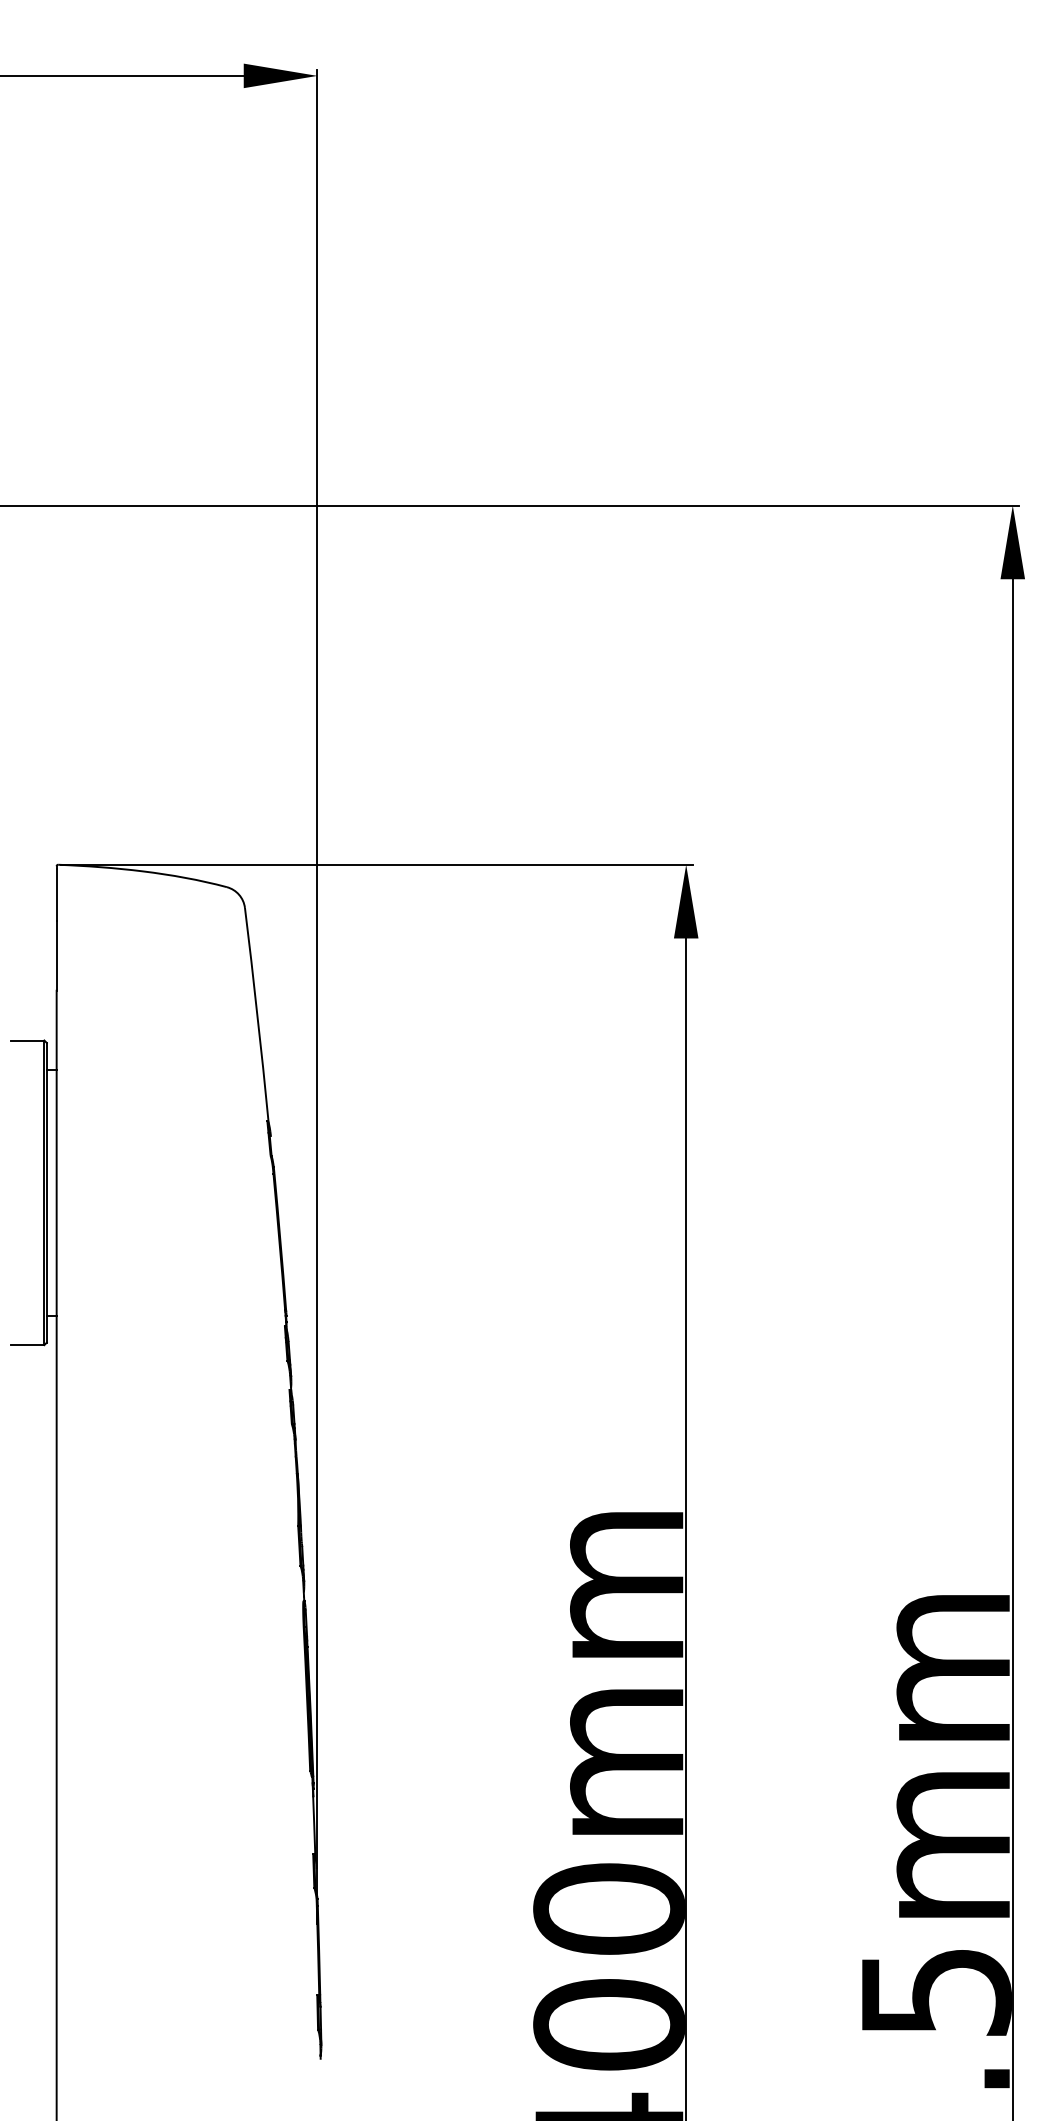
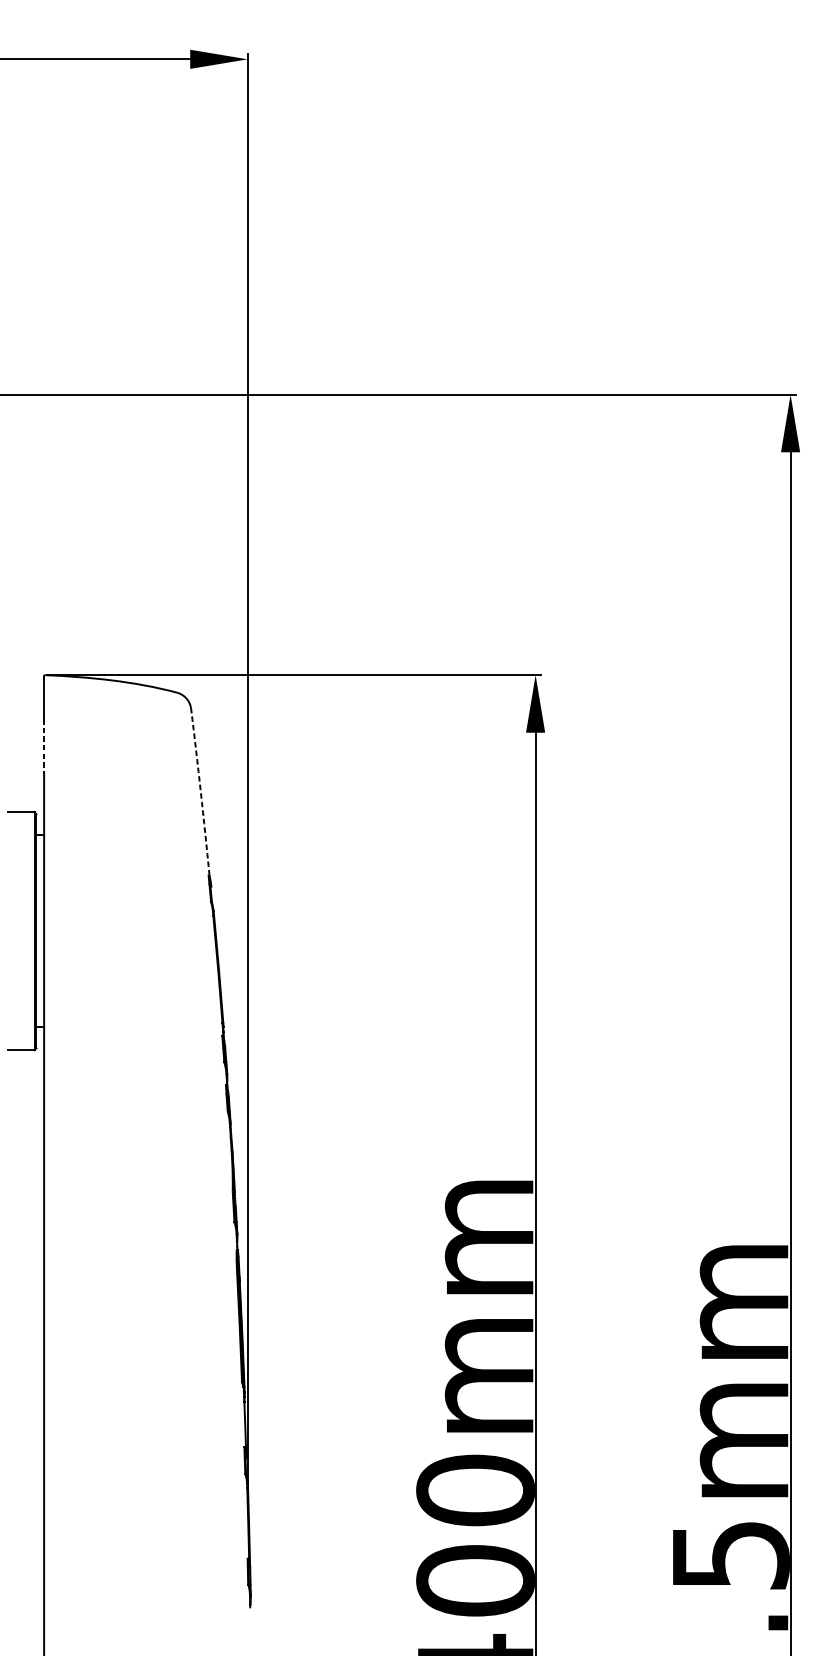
line: (56, 955) -> (44, 746), solid -> dashed
arc: (257, 1014) -> (200, 792), solid -> dashed

